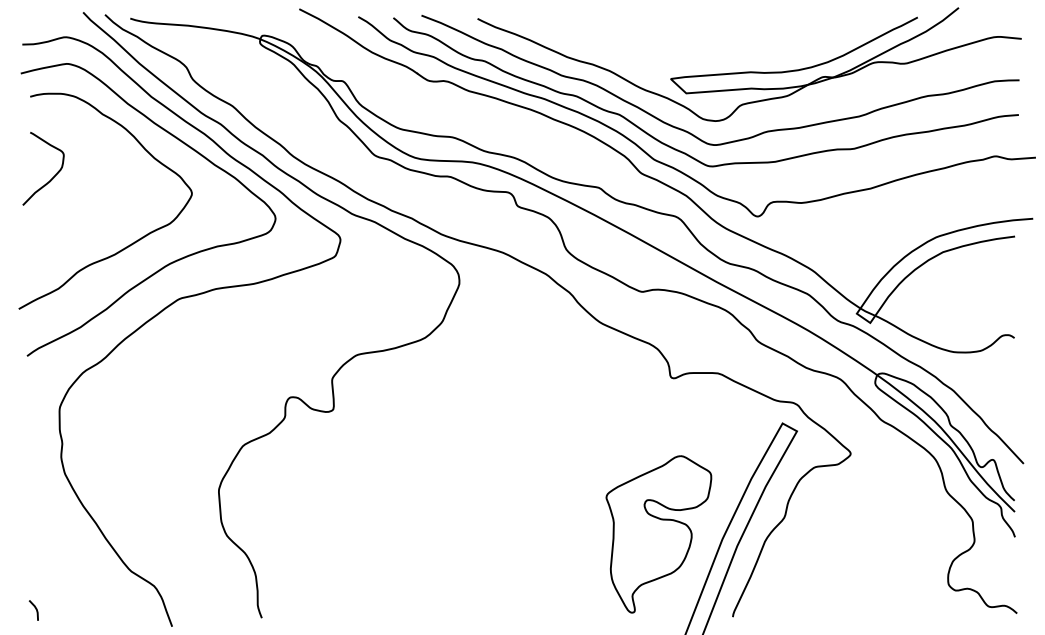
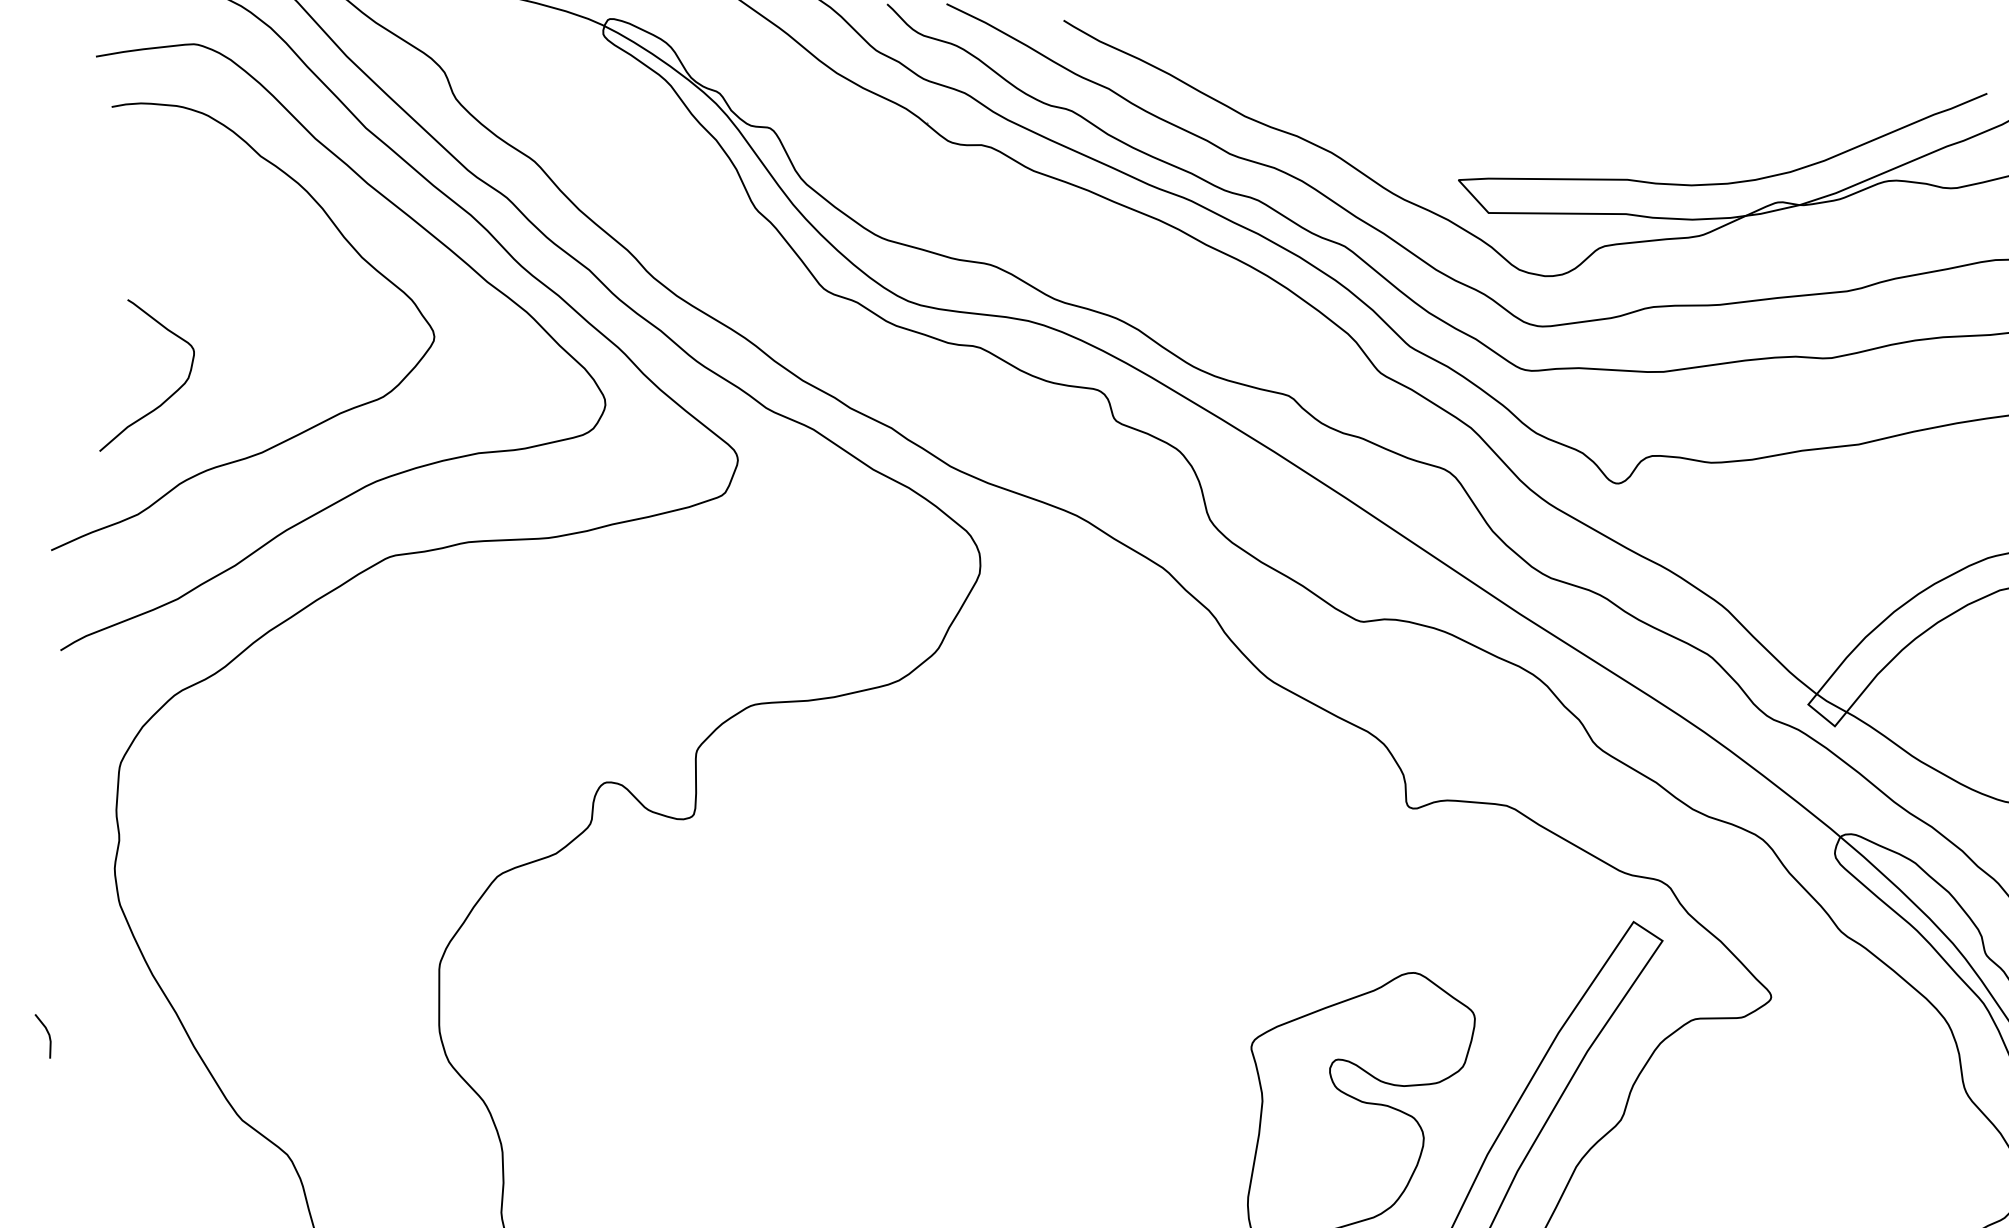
curve: (52, 177) -> (166, 398), moved
line: (35, 609) -> (46, 1034), moved

